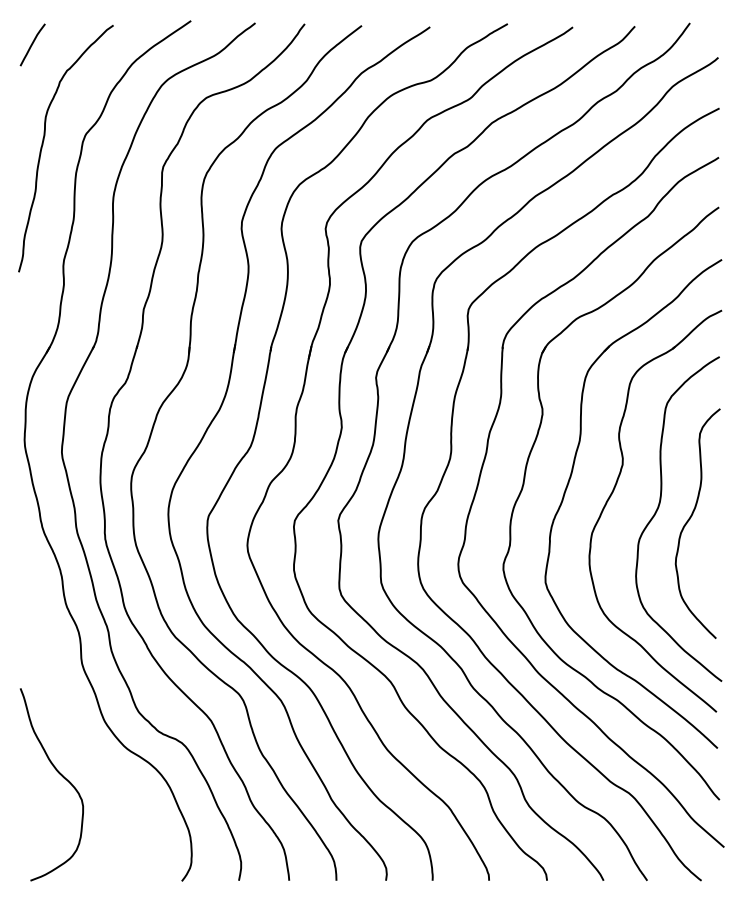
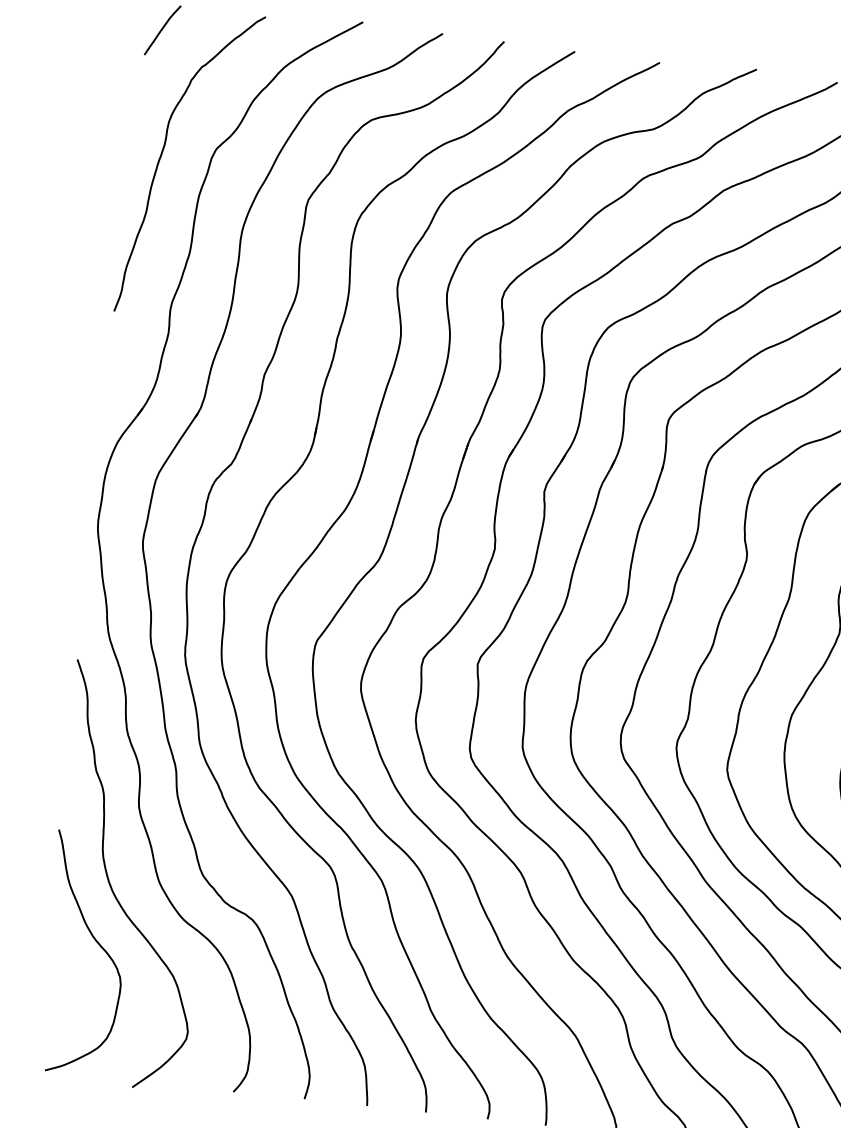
curve: (66, 726) -> (111, 883), added

